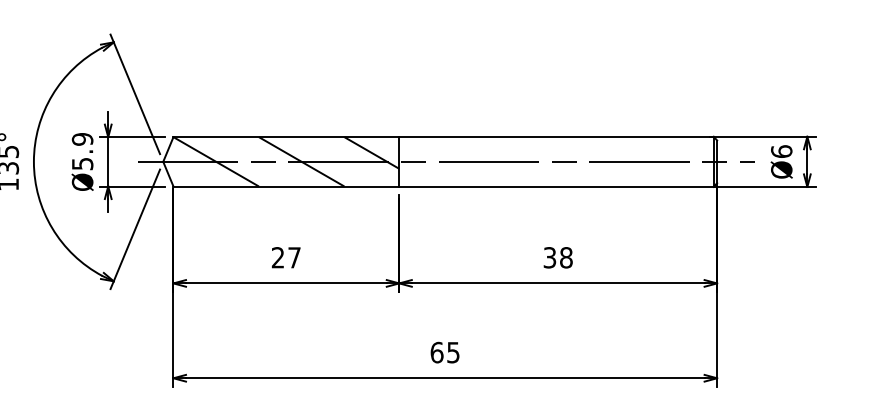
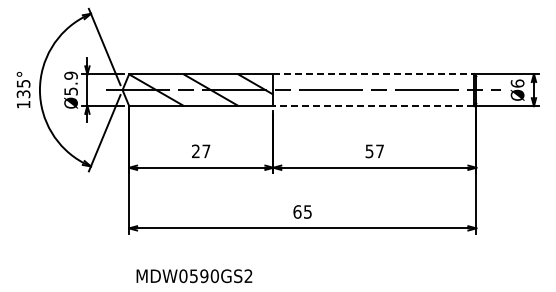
line: (557, 137) -> (374, 74), solid -> dashed
line: (556, 187) -> (373, 106), solid -> dashed
text: (559, 257) -> (375, 151), 38 -> 57

